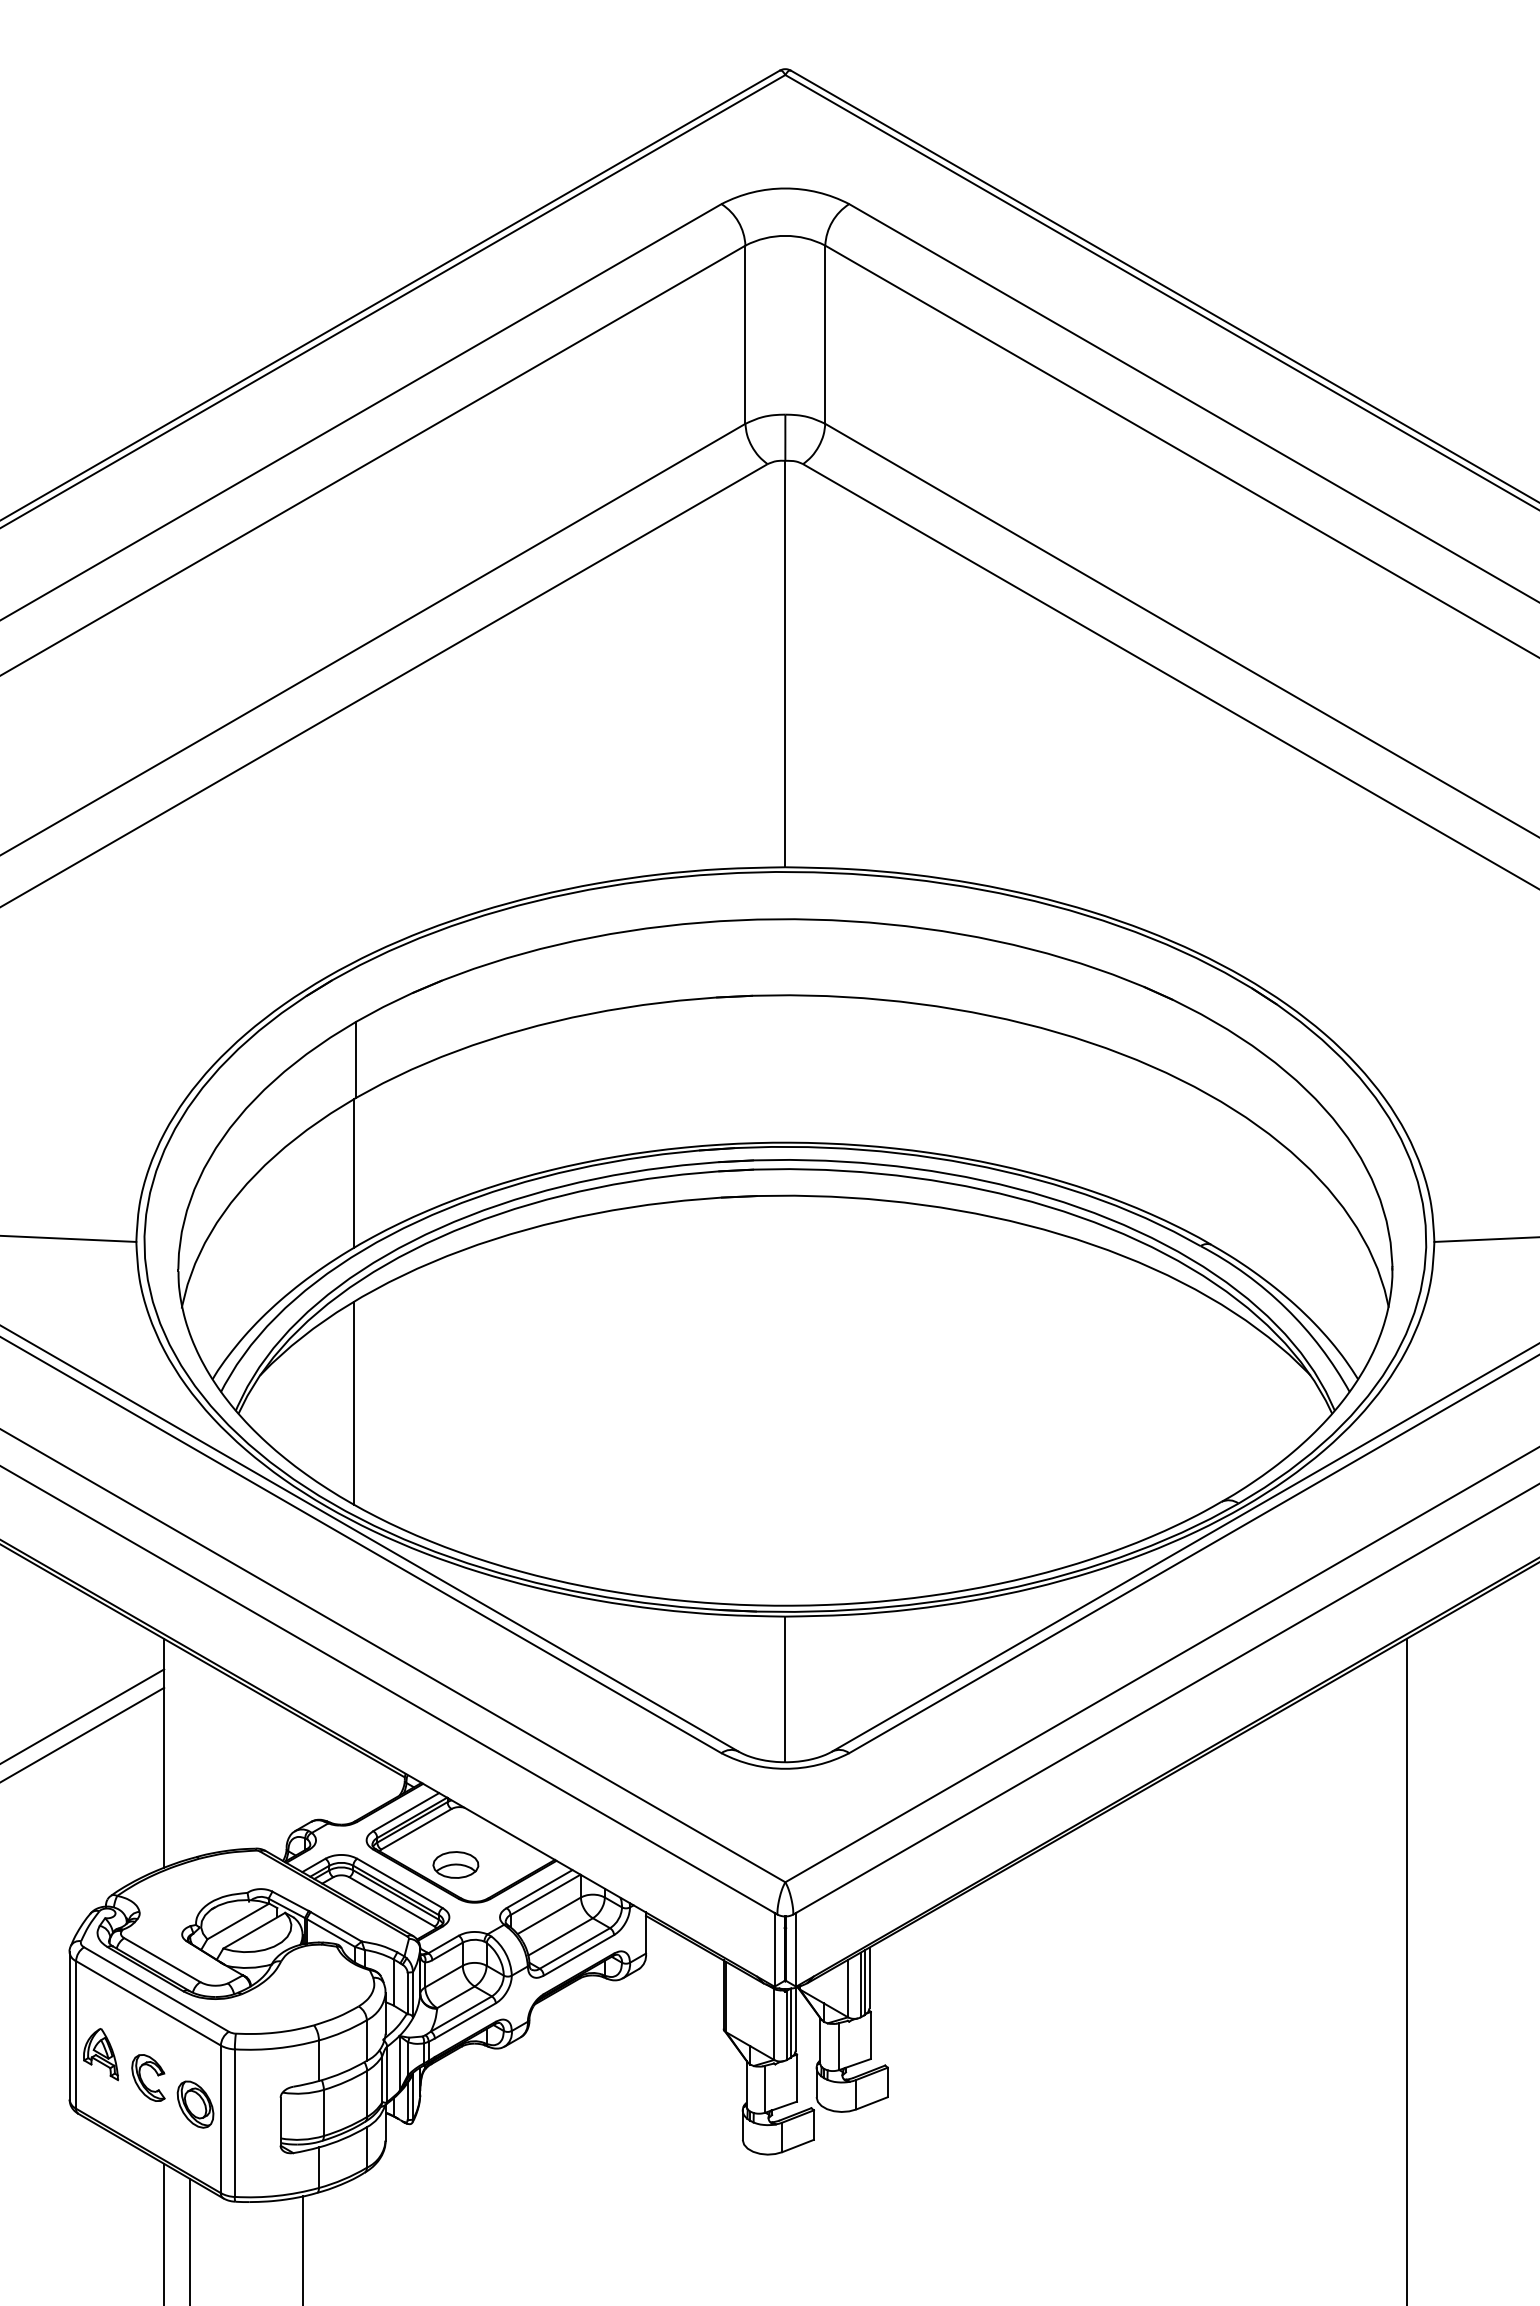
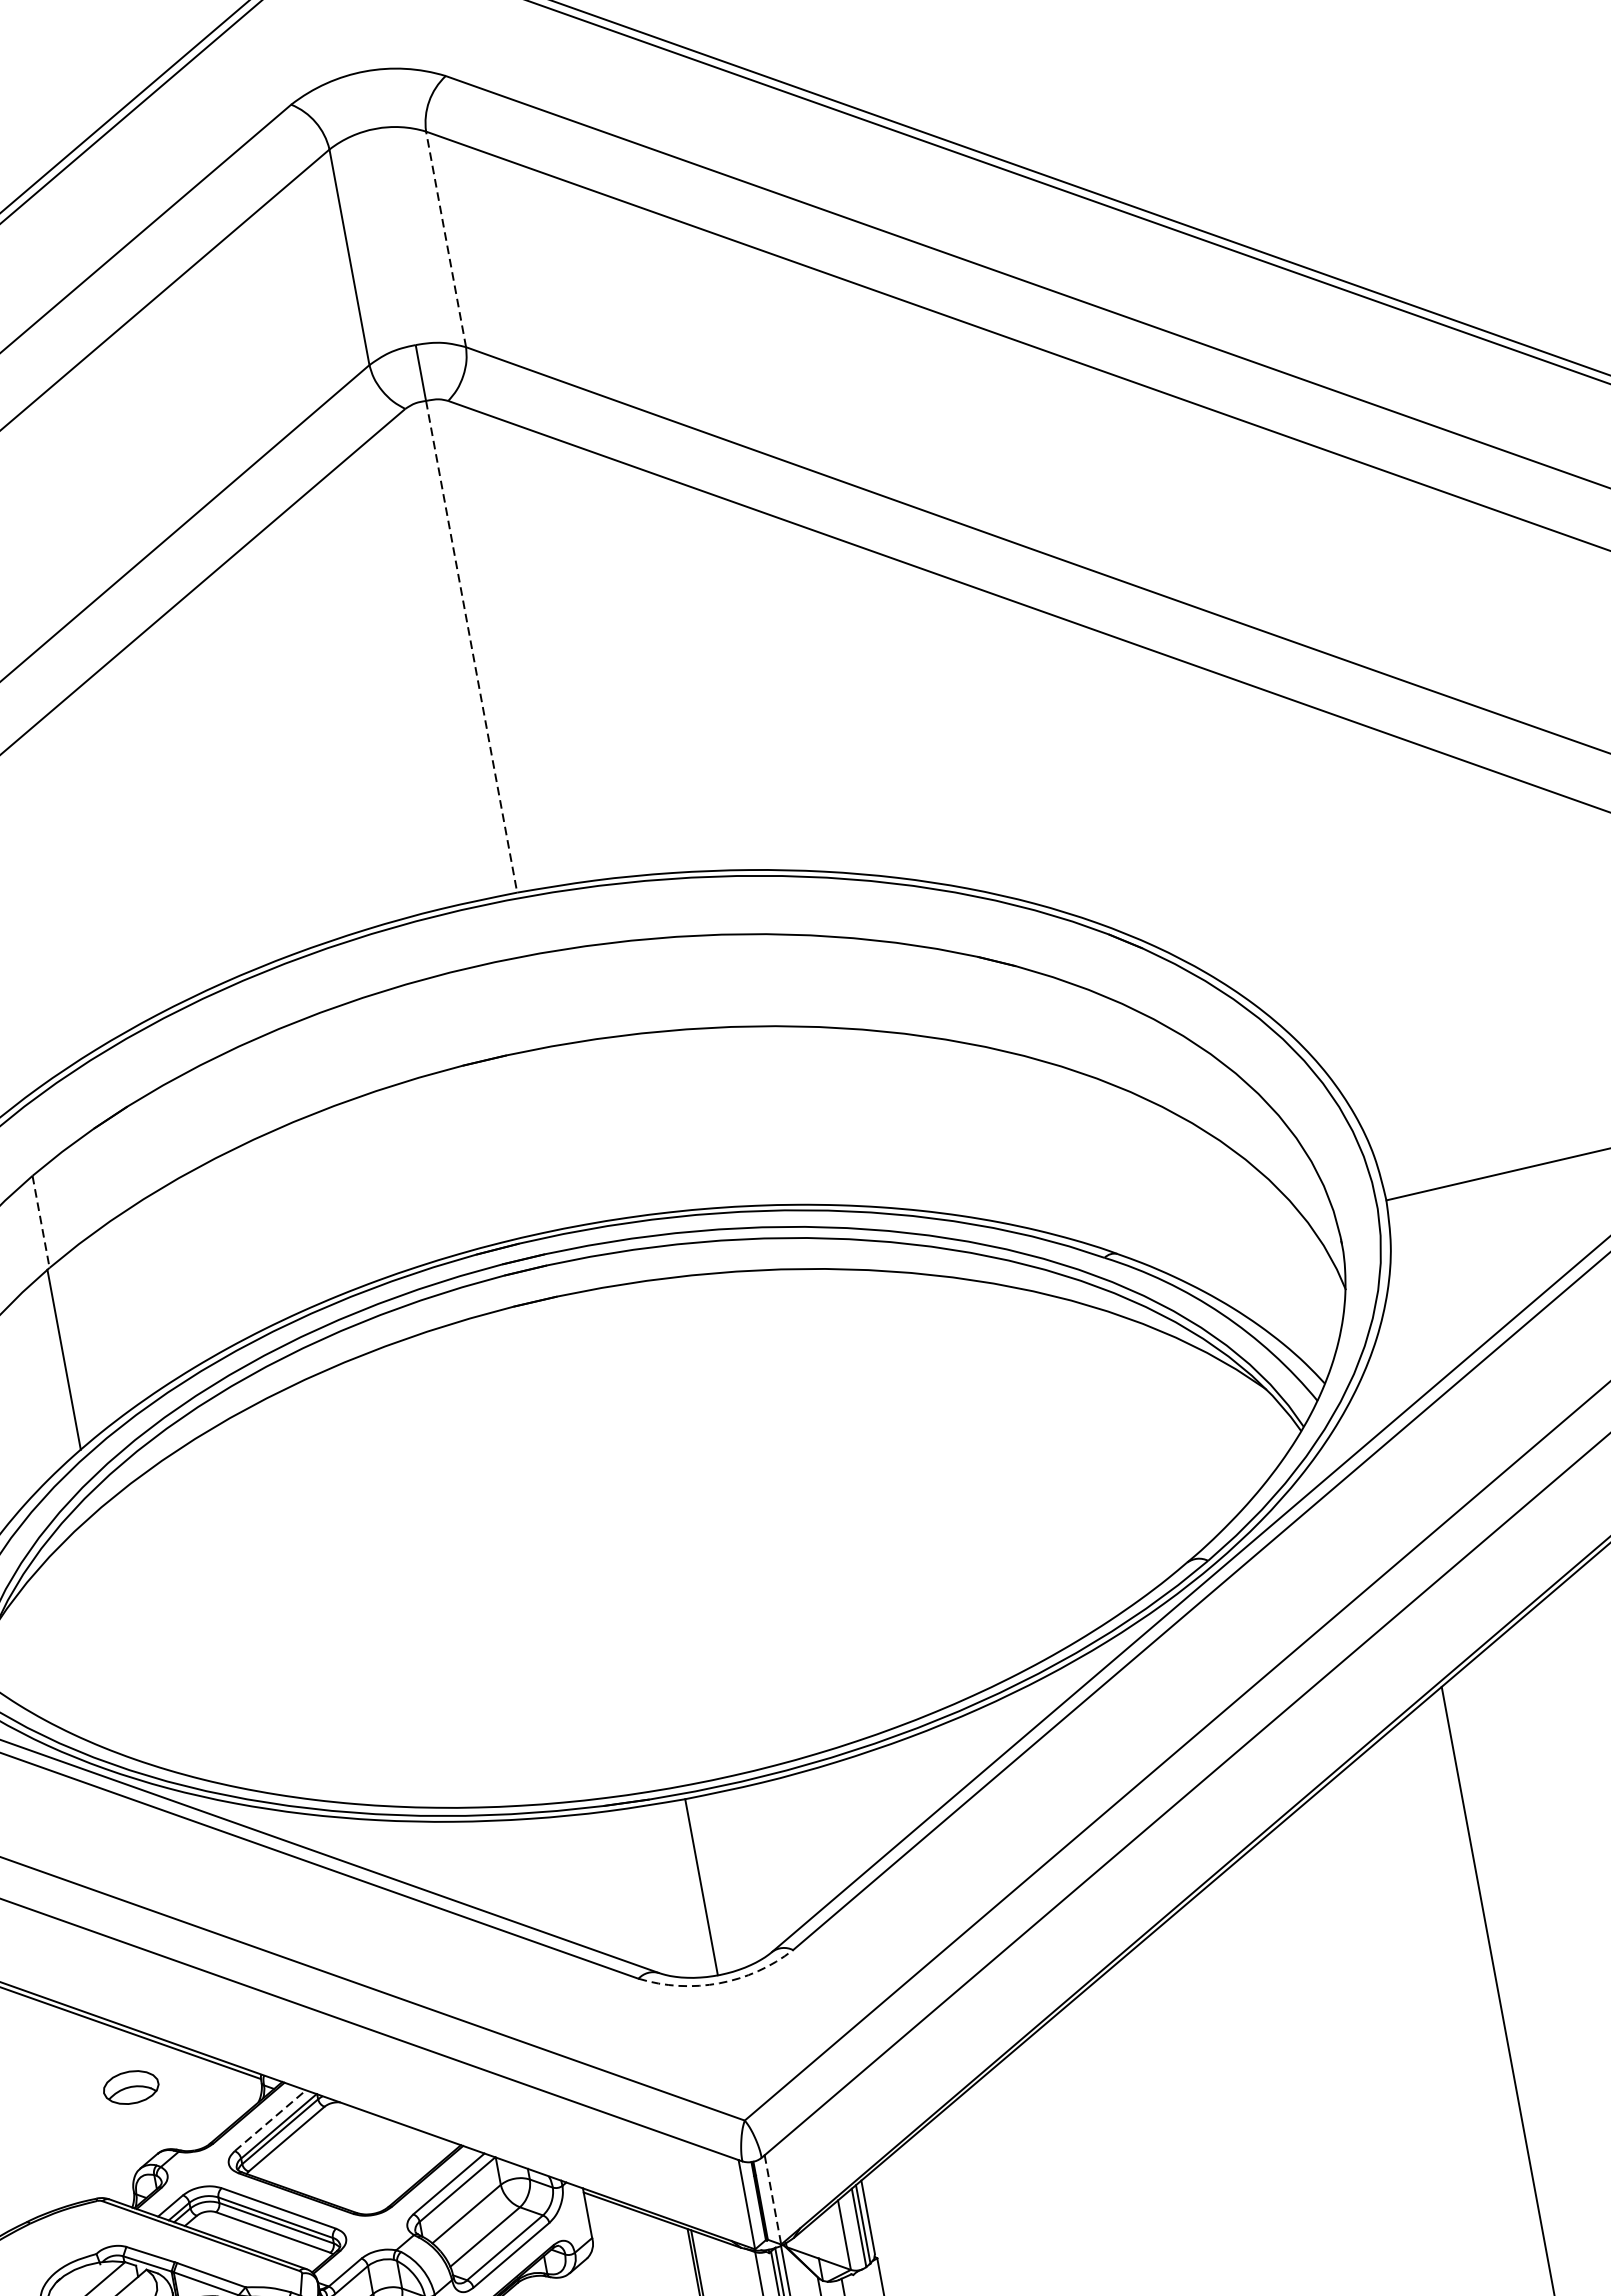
line: (825, 334) -> (446, 239), solid -> dashed
line: (785, 664) -> (471, 647), solid -> dashed
line: (356, 1060) -> (41, 1222), solid -> dashed
line: (354, 1402) -> (115, 1636), removed
arc: (785, 1768) -> (719, 1982), solid -> dashed
line: (406, 1811) -> (270, 2119), solid -> dashed
part: (455, 1864) -> (130, 2087), moved
line: (796, 1949) -> (773, 2199), solid -> dashed

